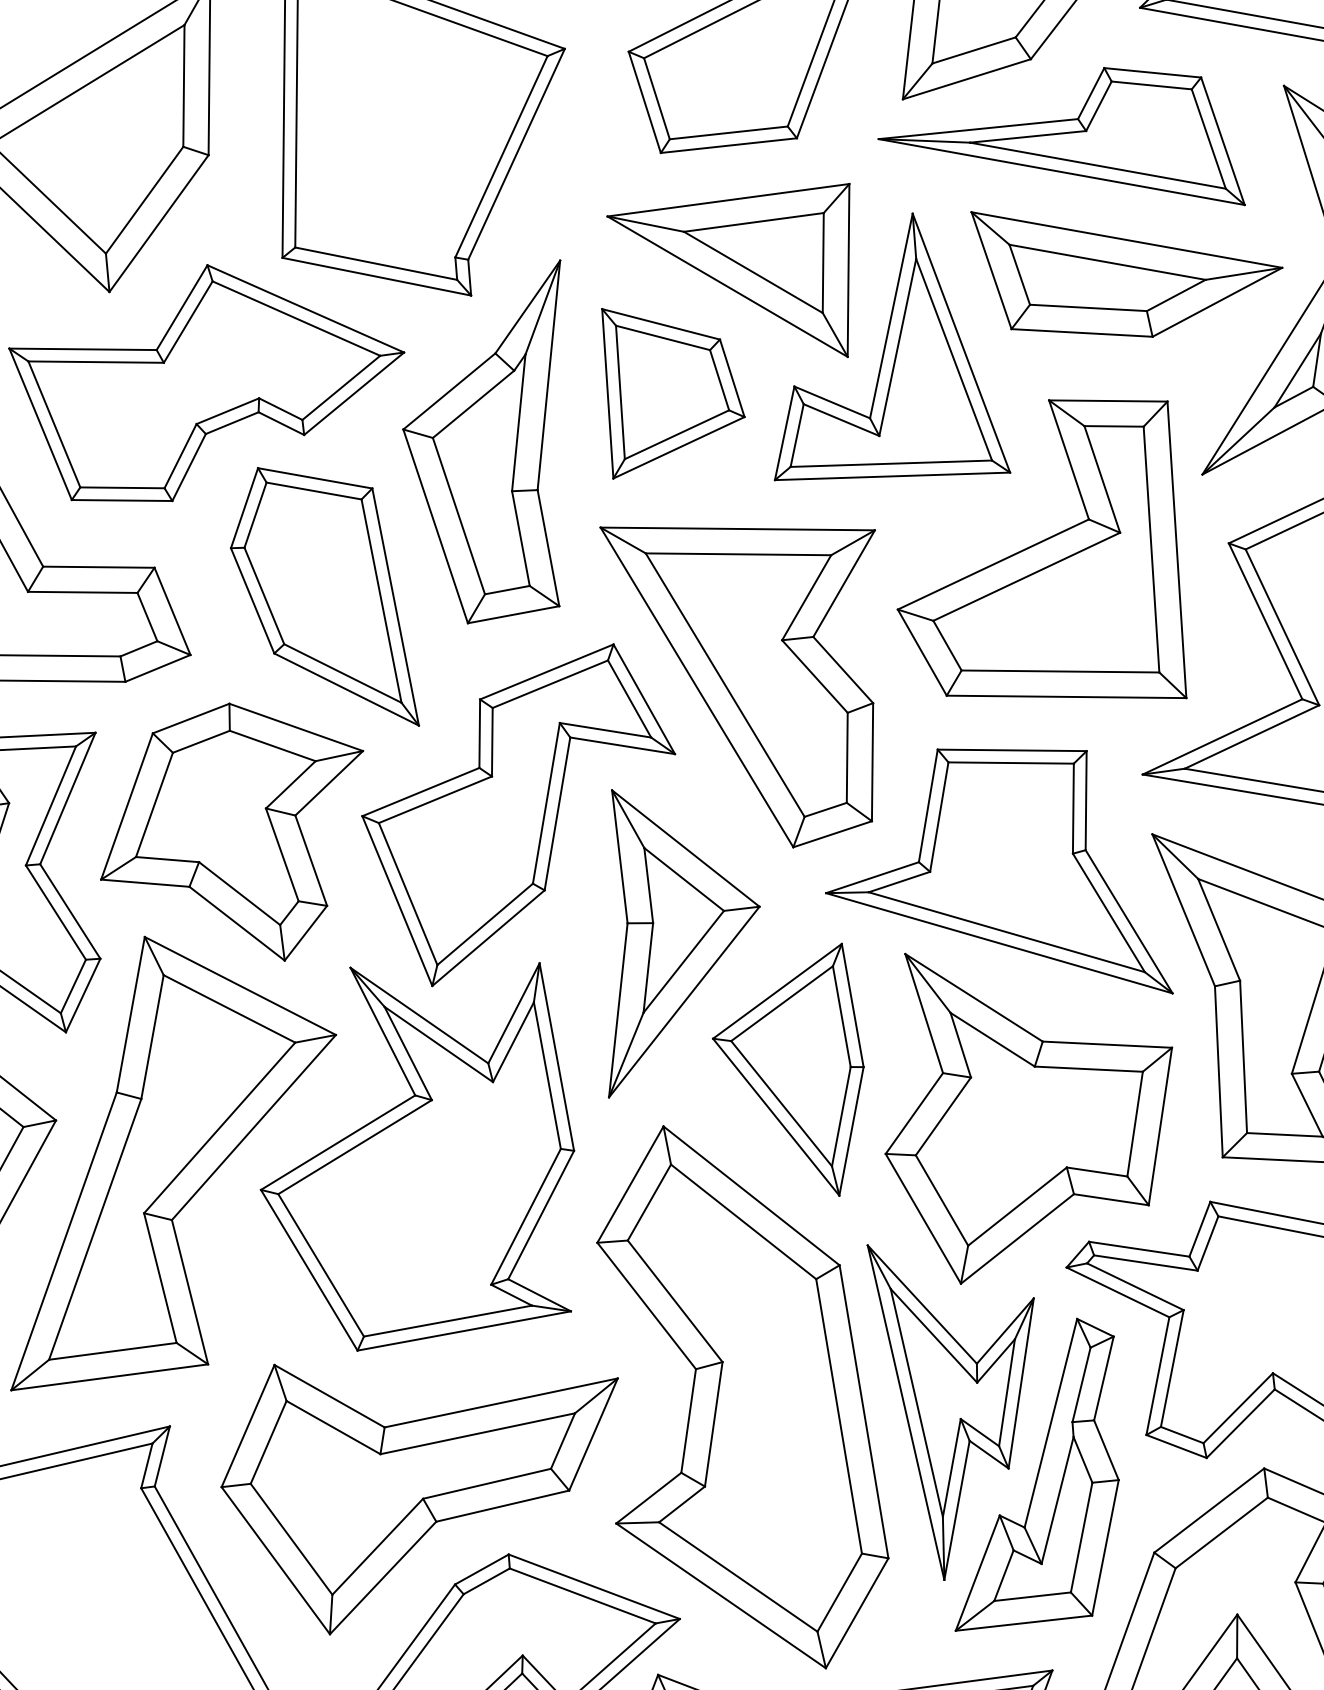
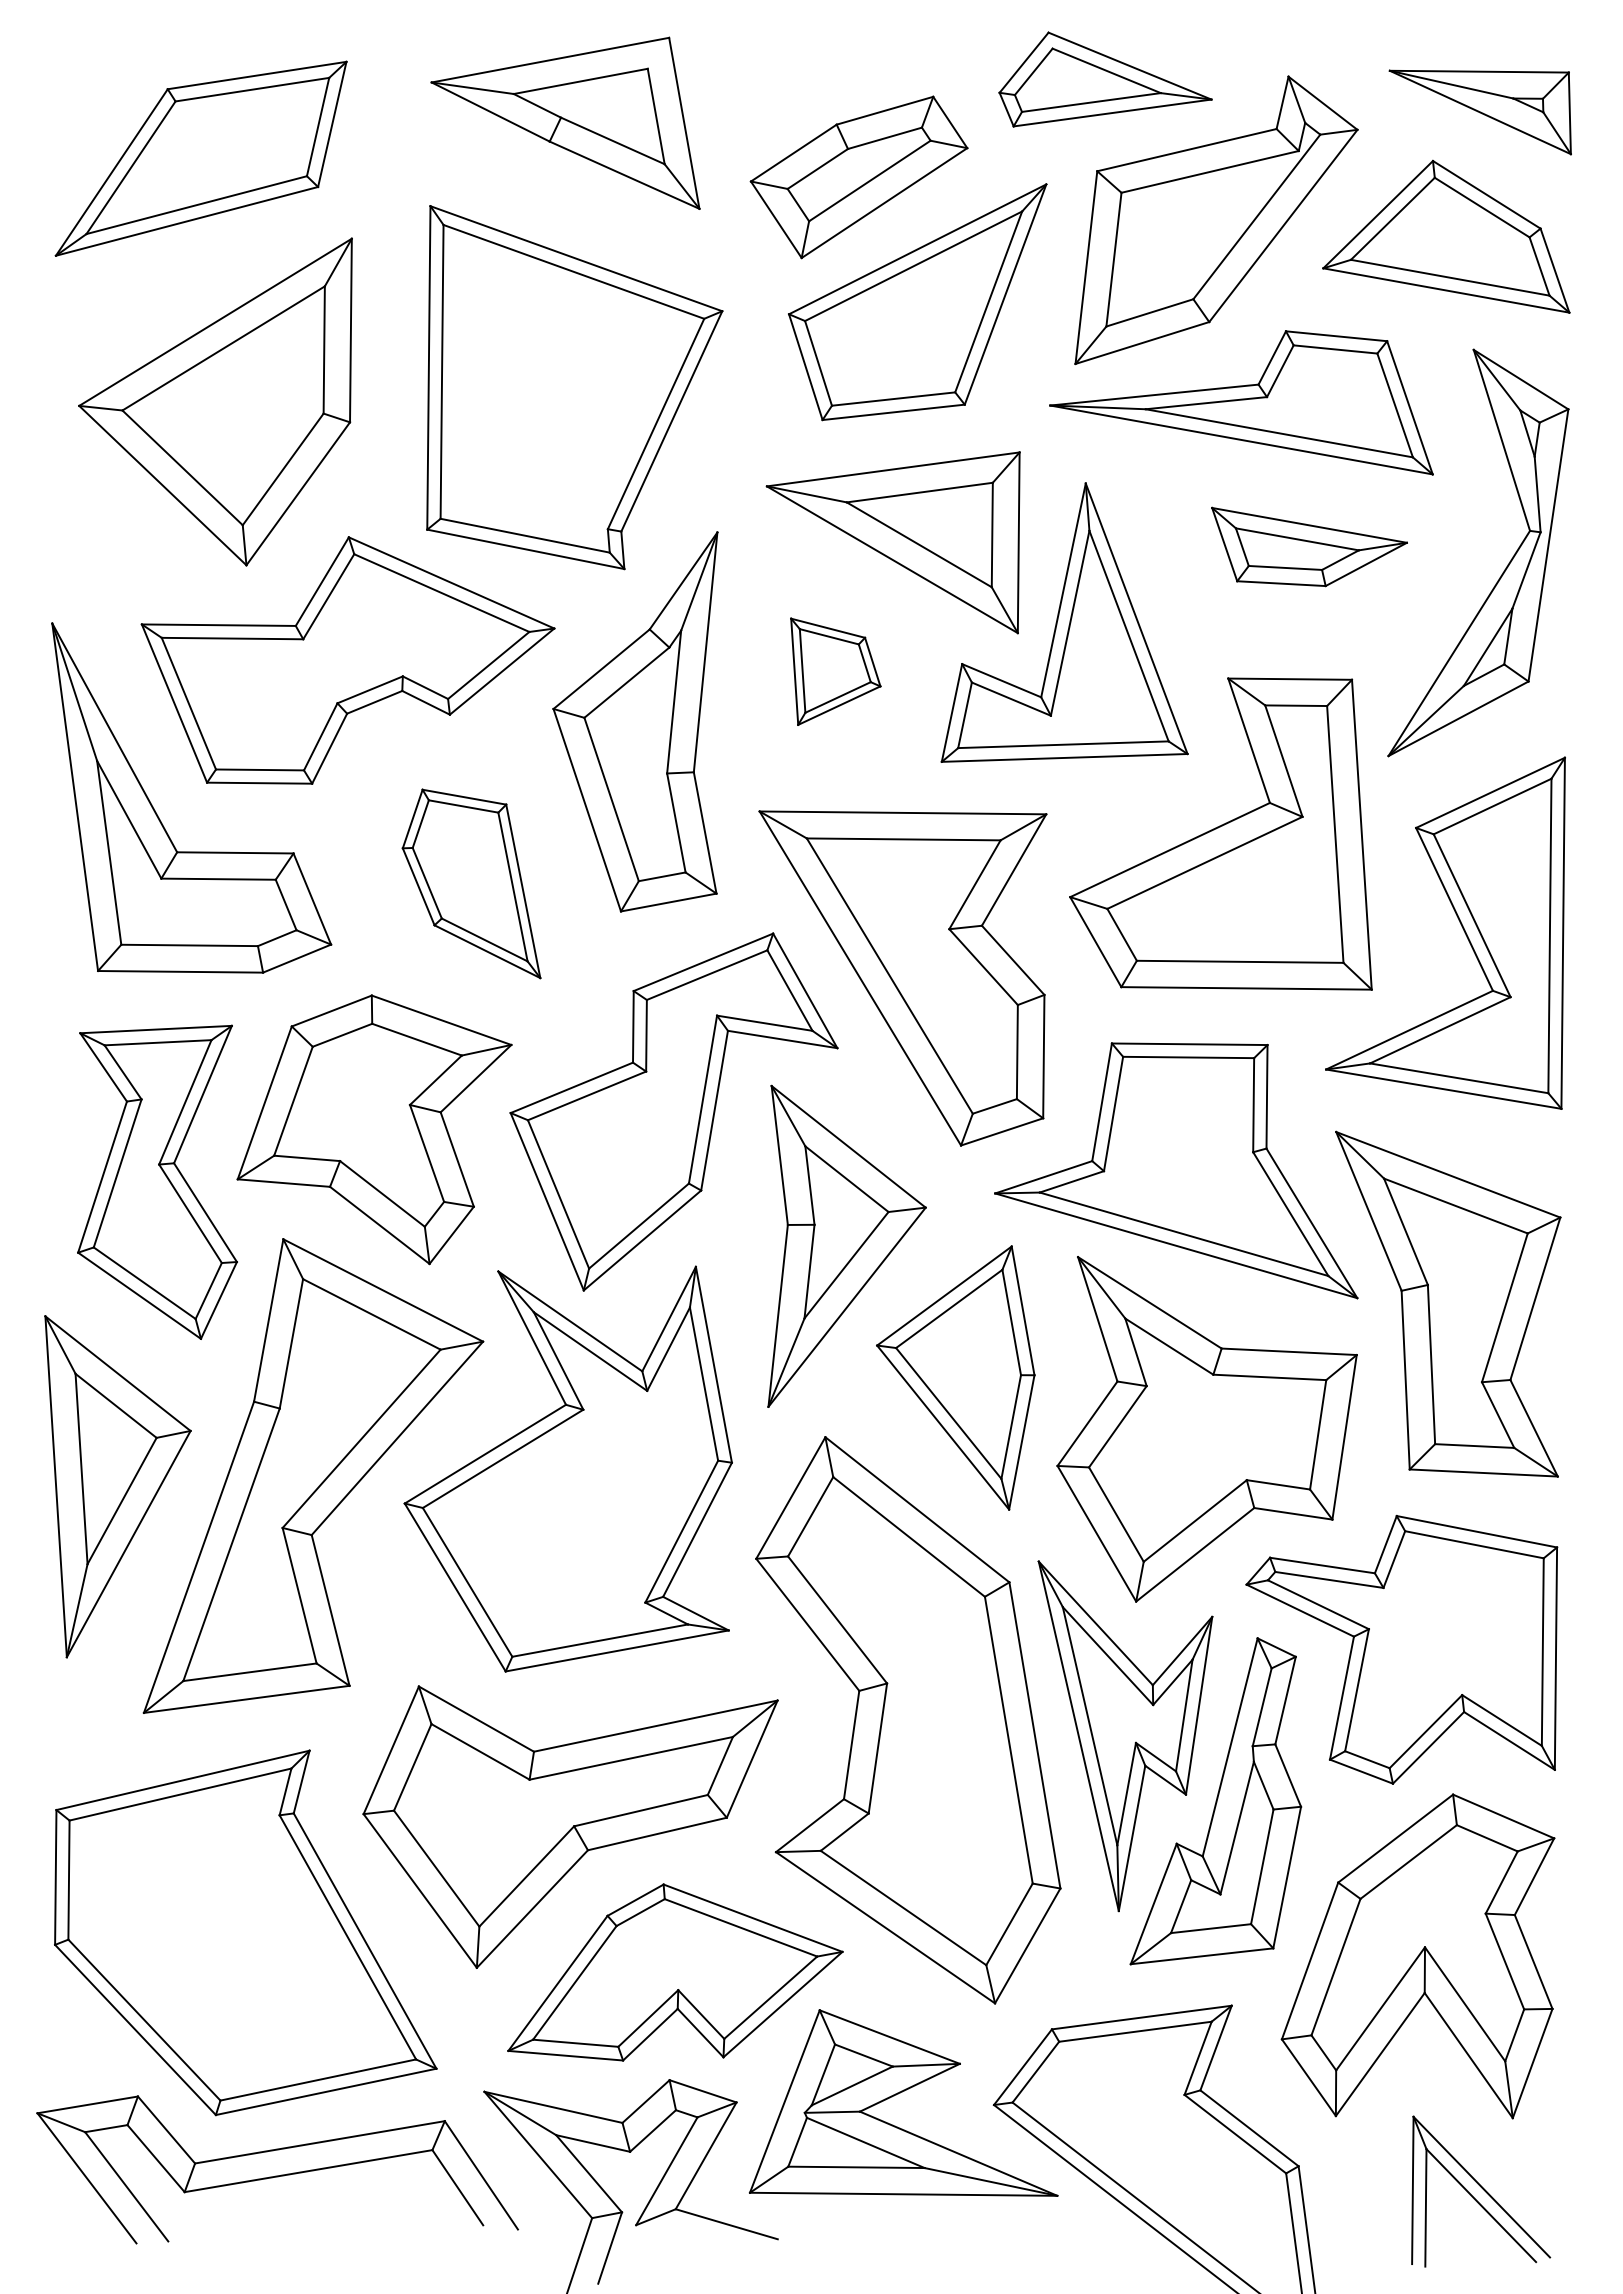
part: (1126, 274) -> (1309, 546), size x0.6
part: (673, 393) -> (835, 671), size x0.6
part: (324, 596) -> (471, 883), size x0.7

